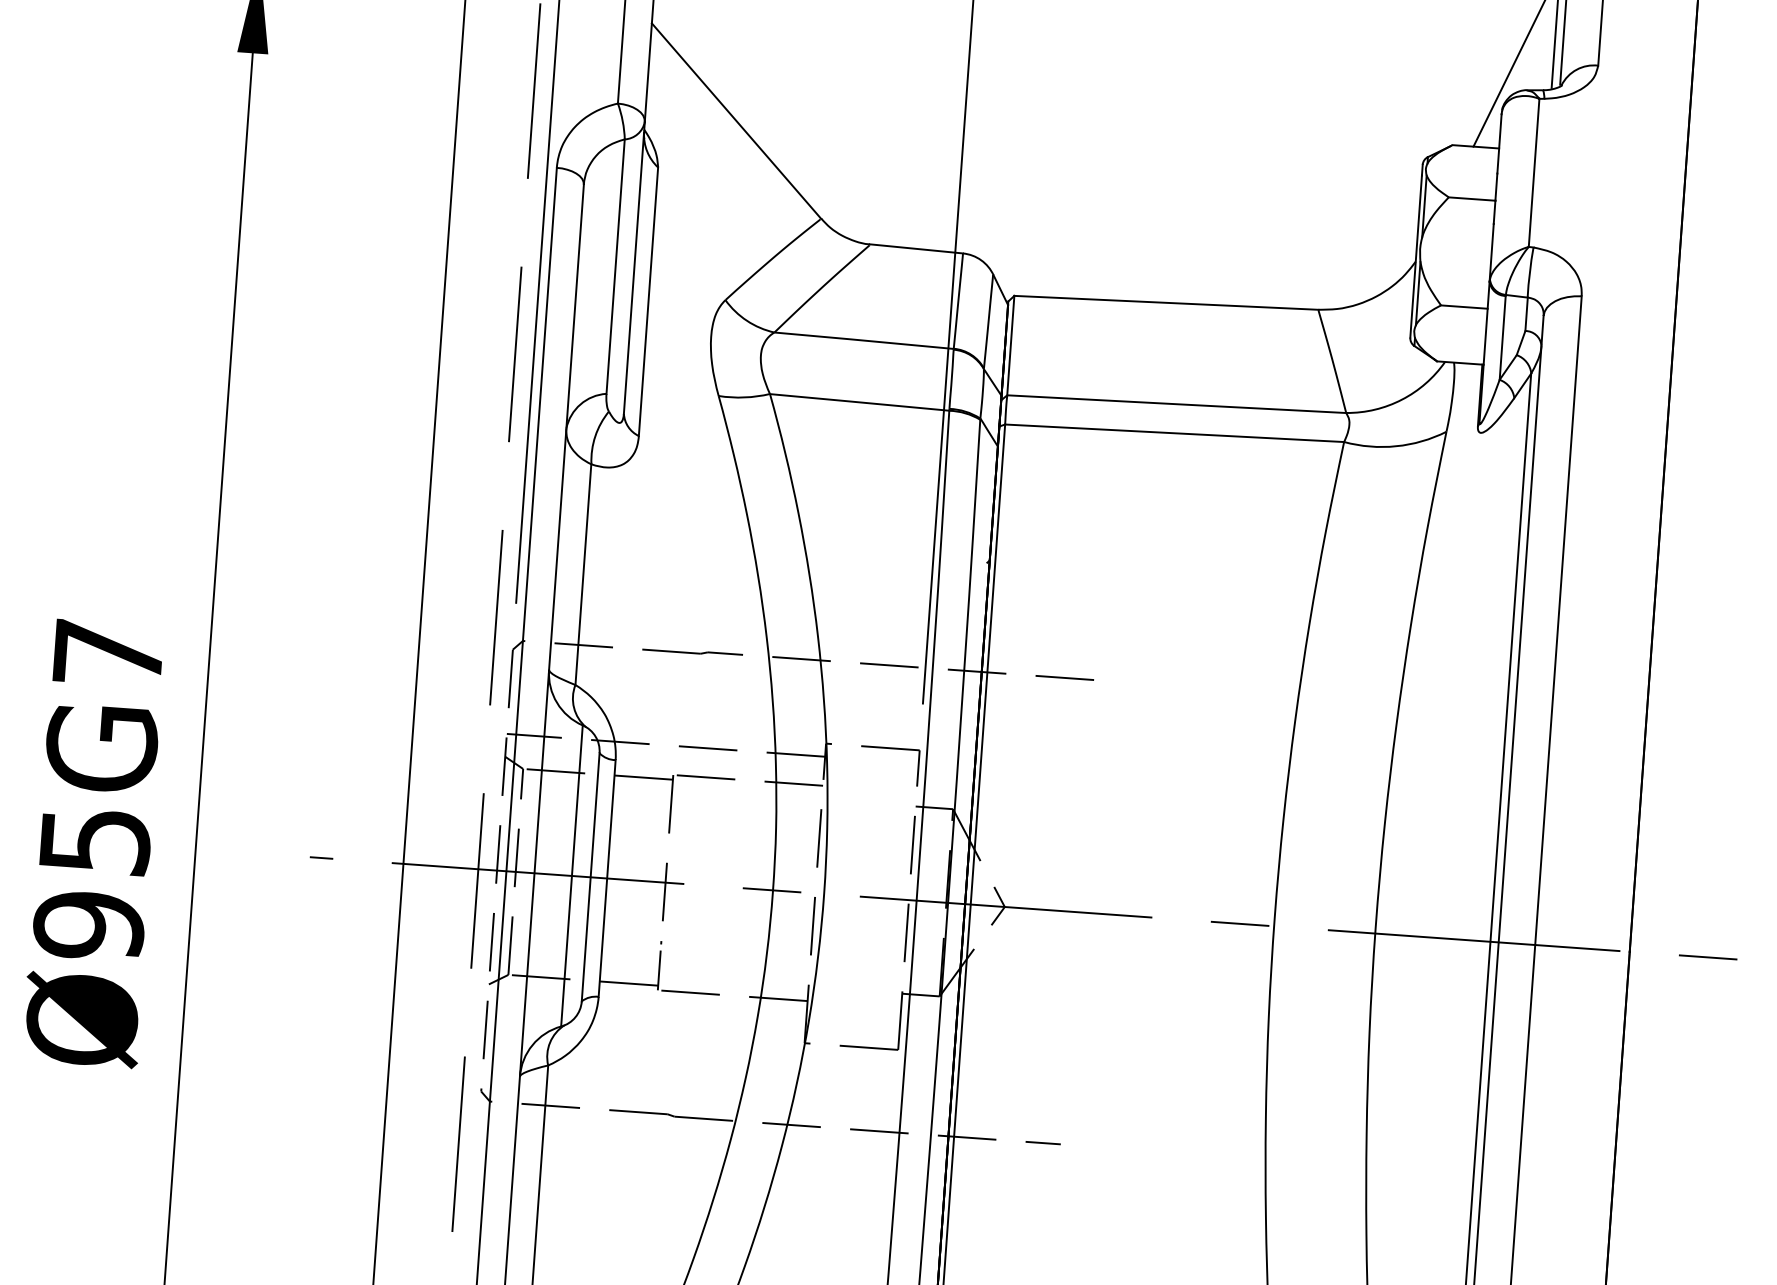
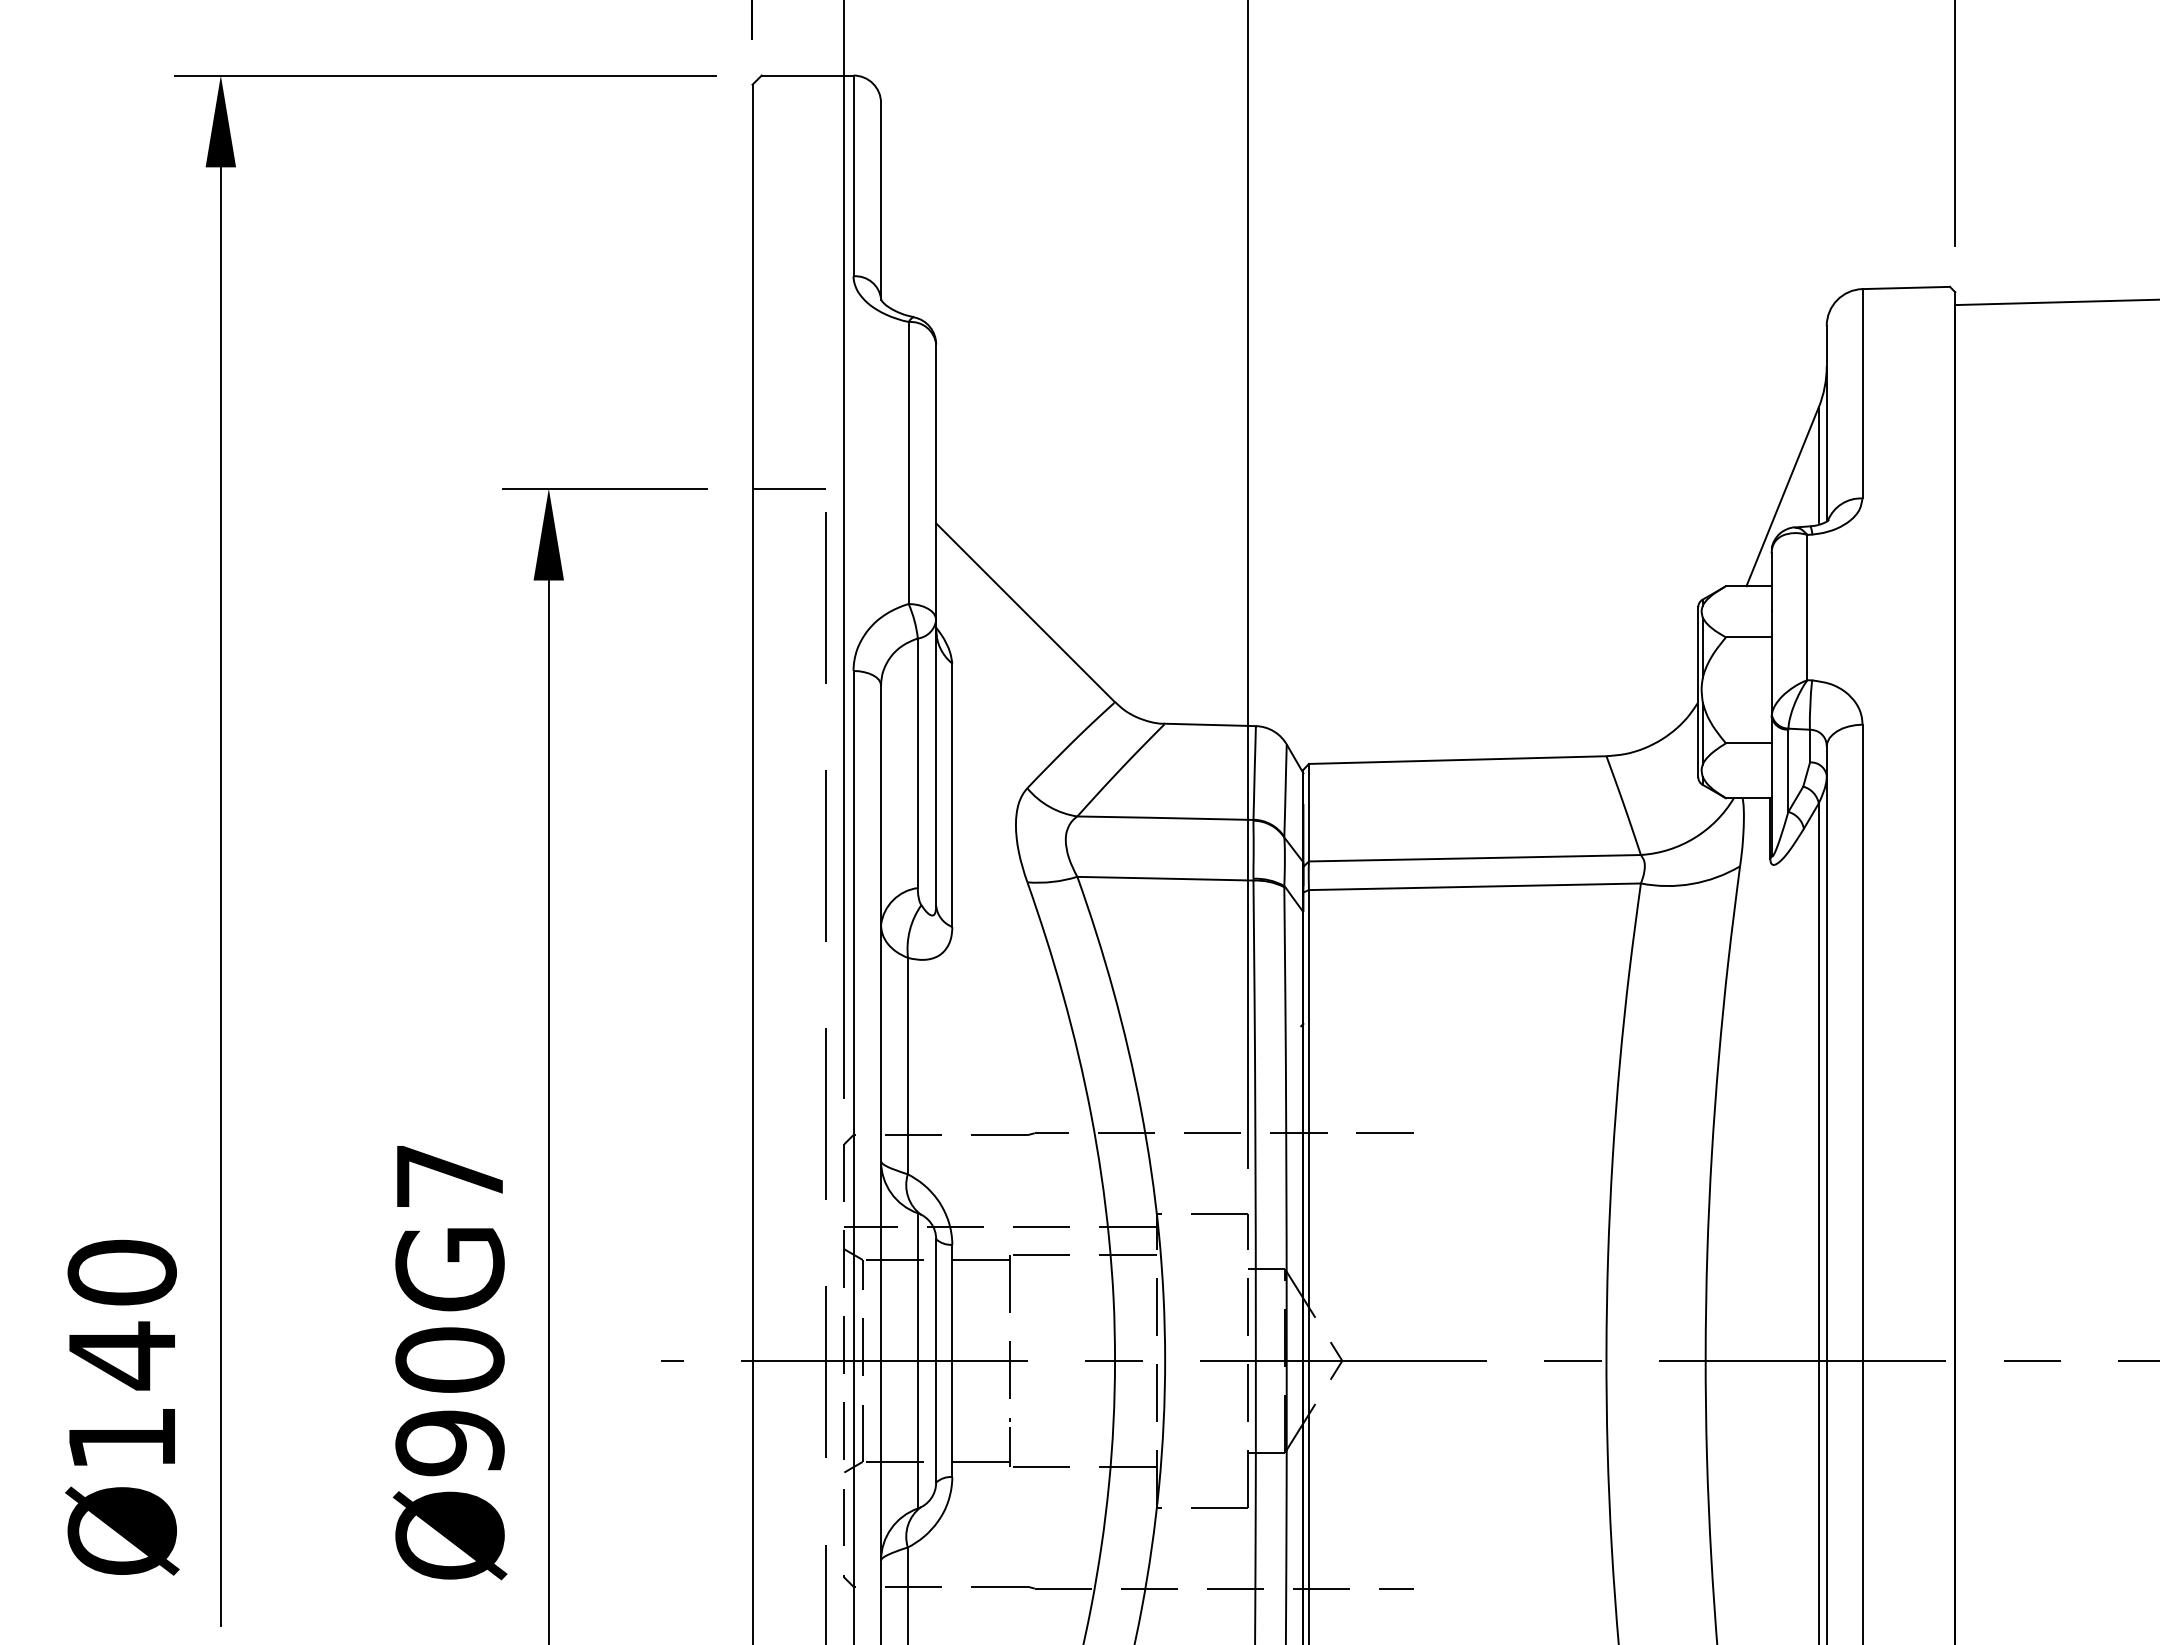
text: (94, 840) -> (449, 1359), Ø95G7 -> Ø90G7

